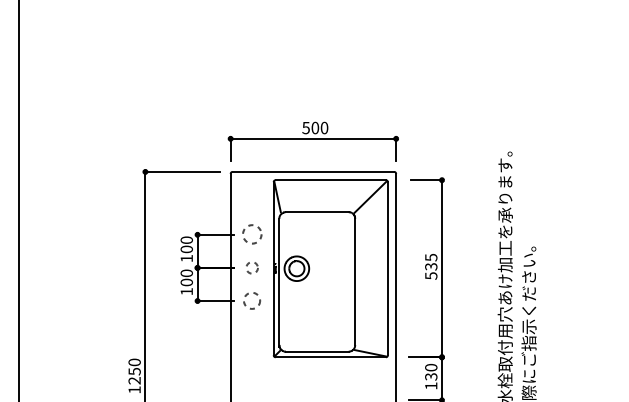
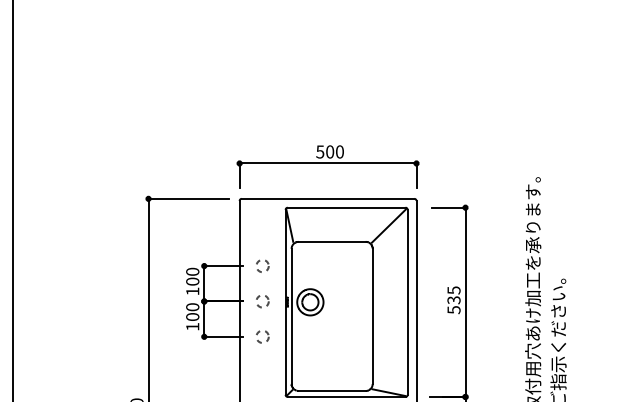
circle: (251, 235) -> (261, 266), size x0.62
circle: (252, 301) -> (262, 337), size x0.71

